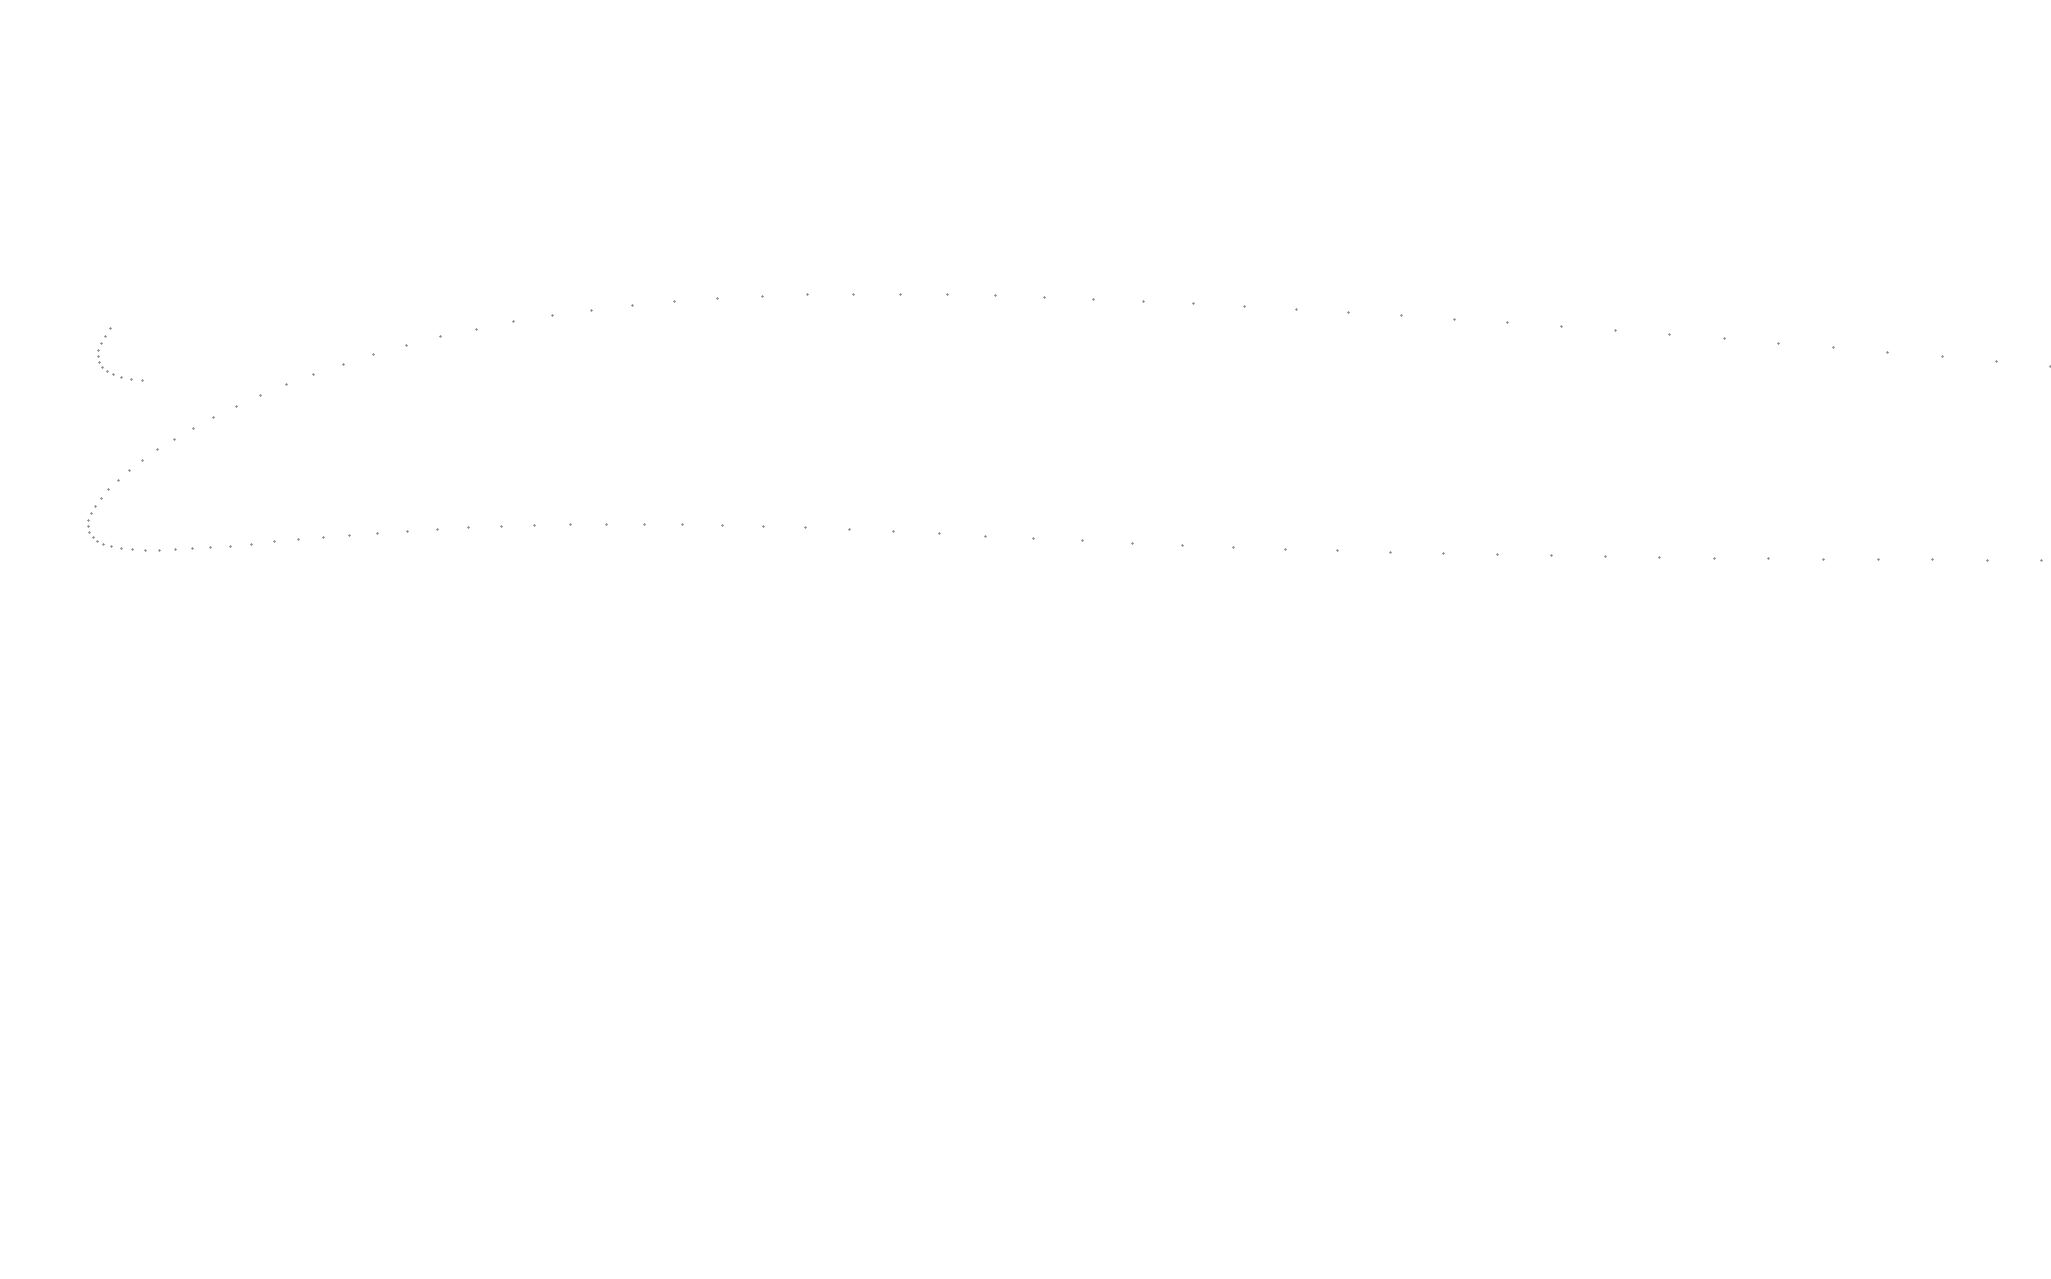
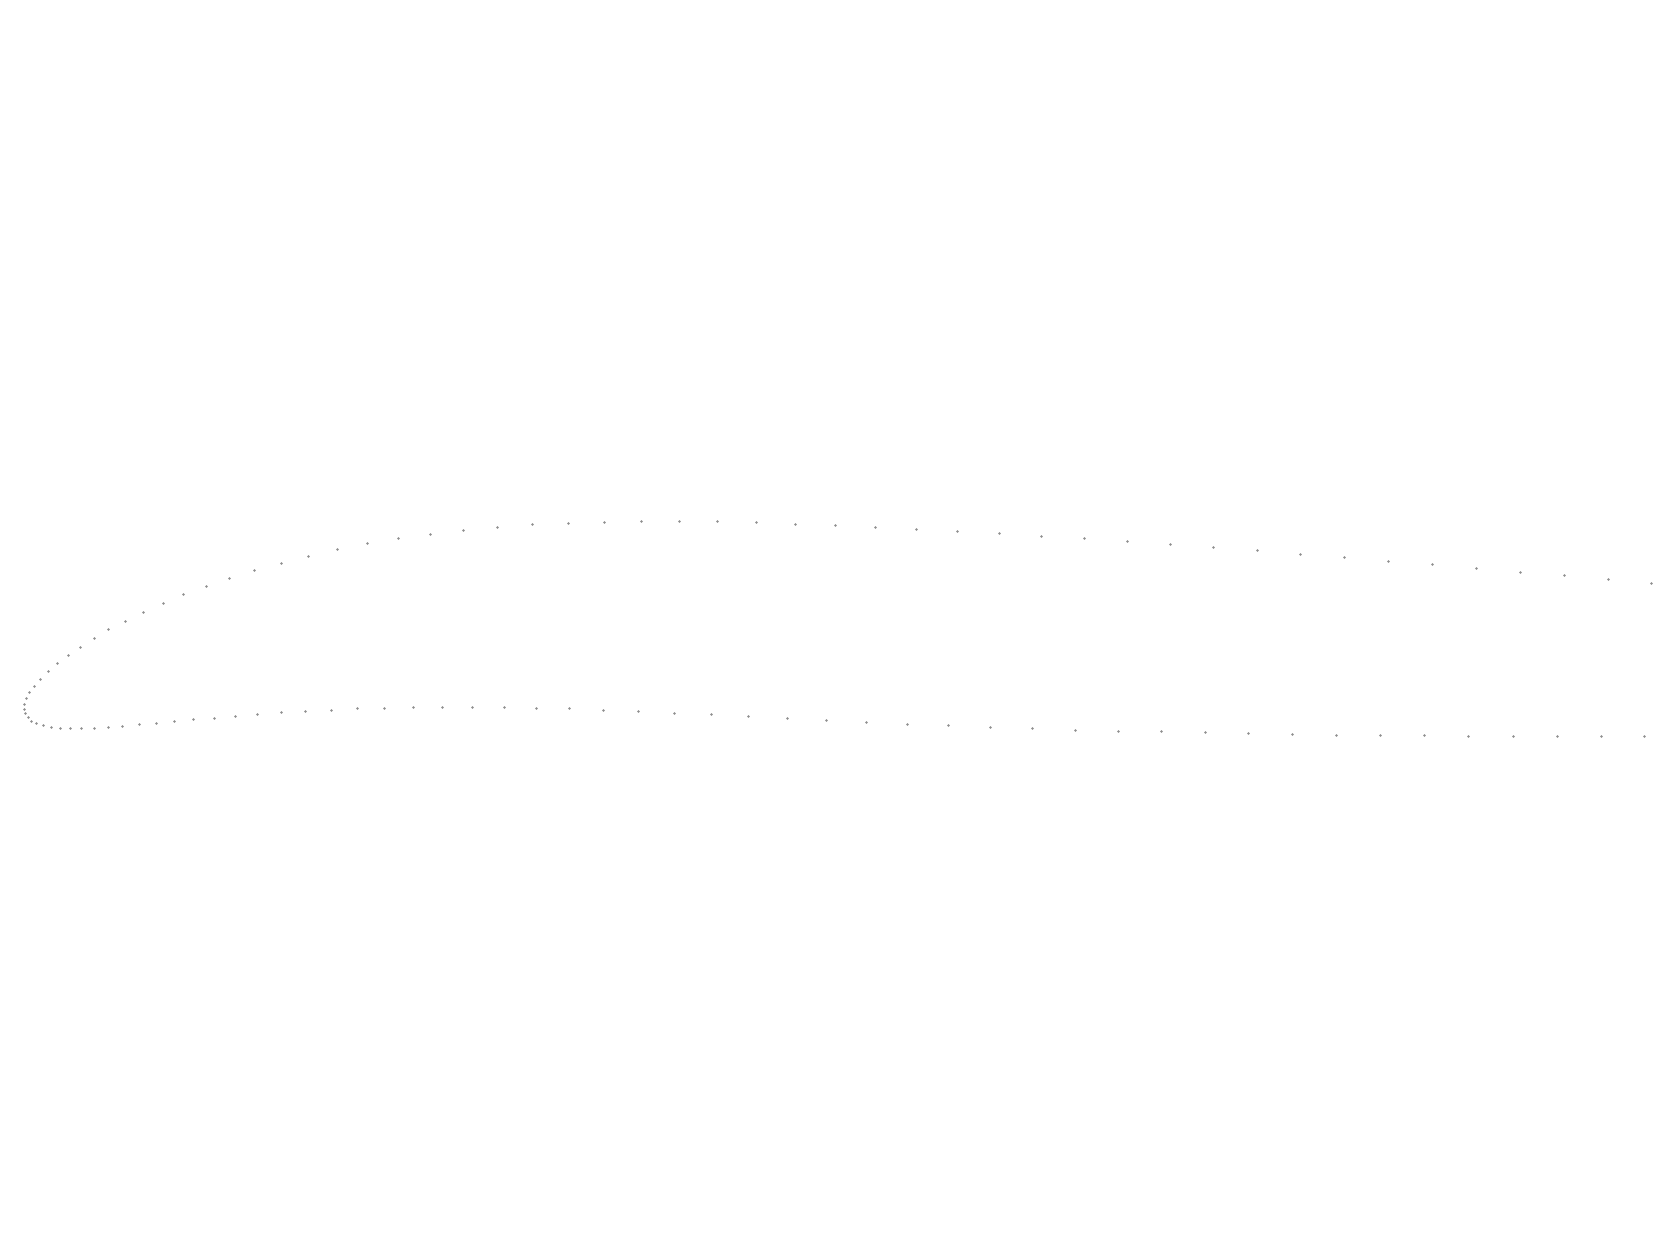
part: (113, 373) -> (44, 585), removed

